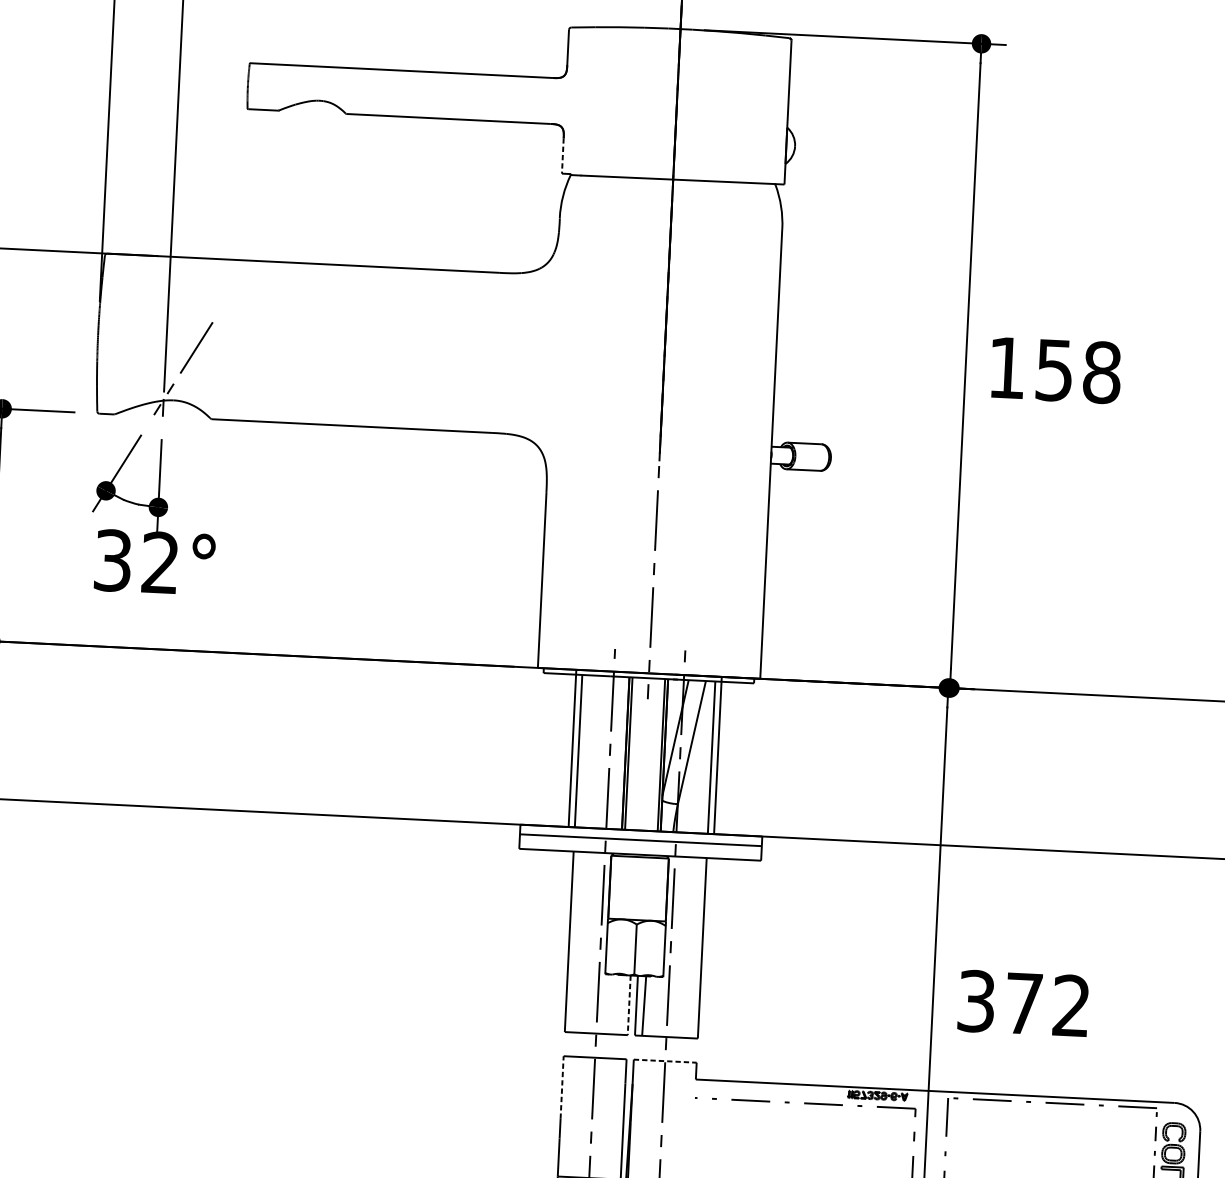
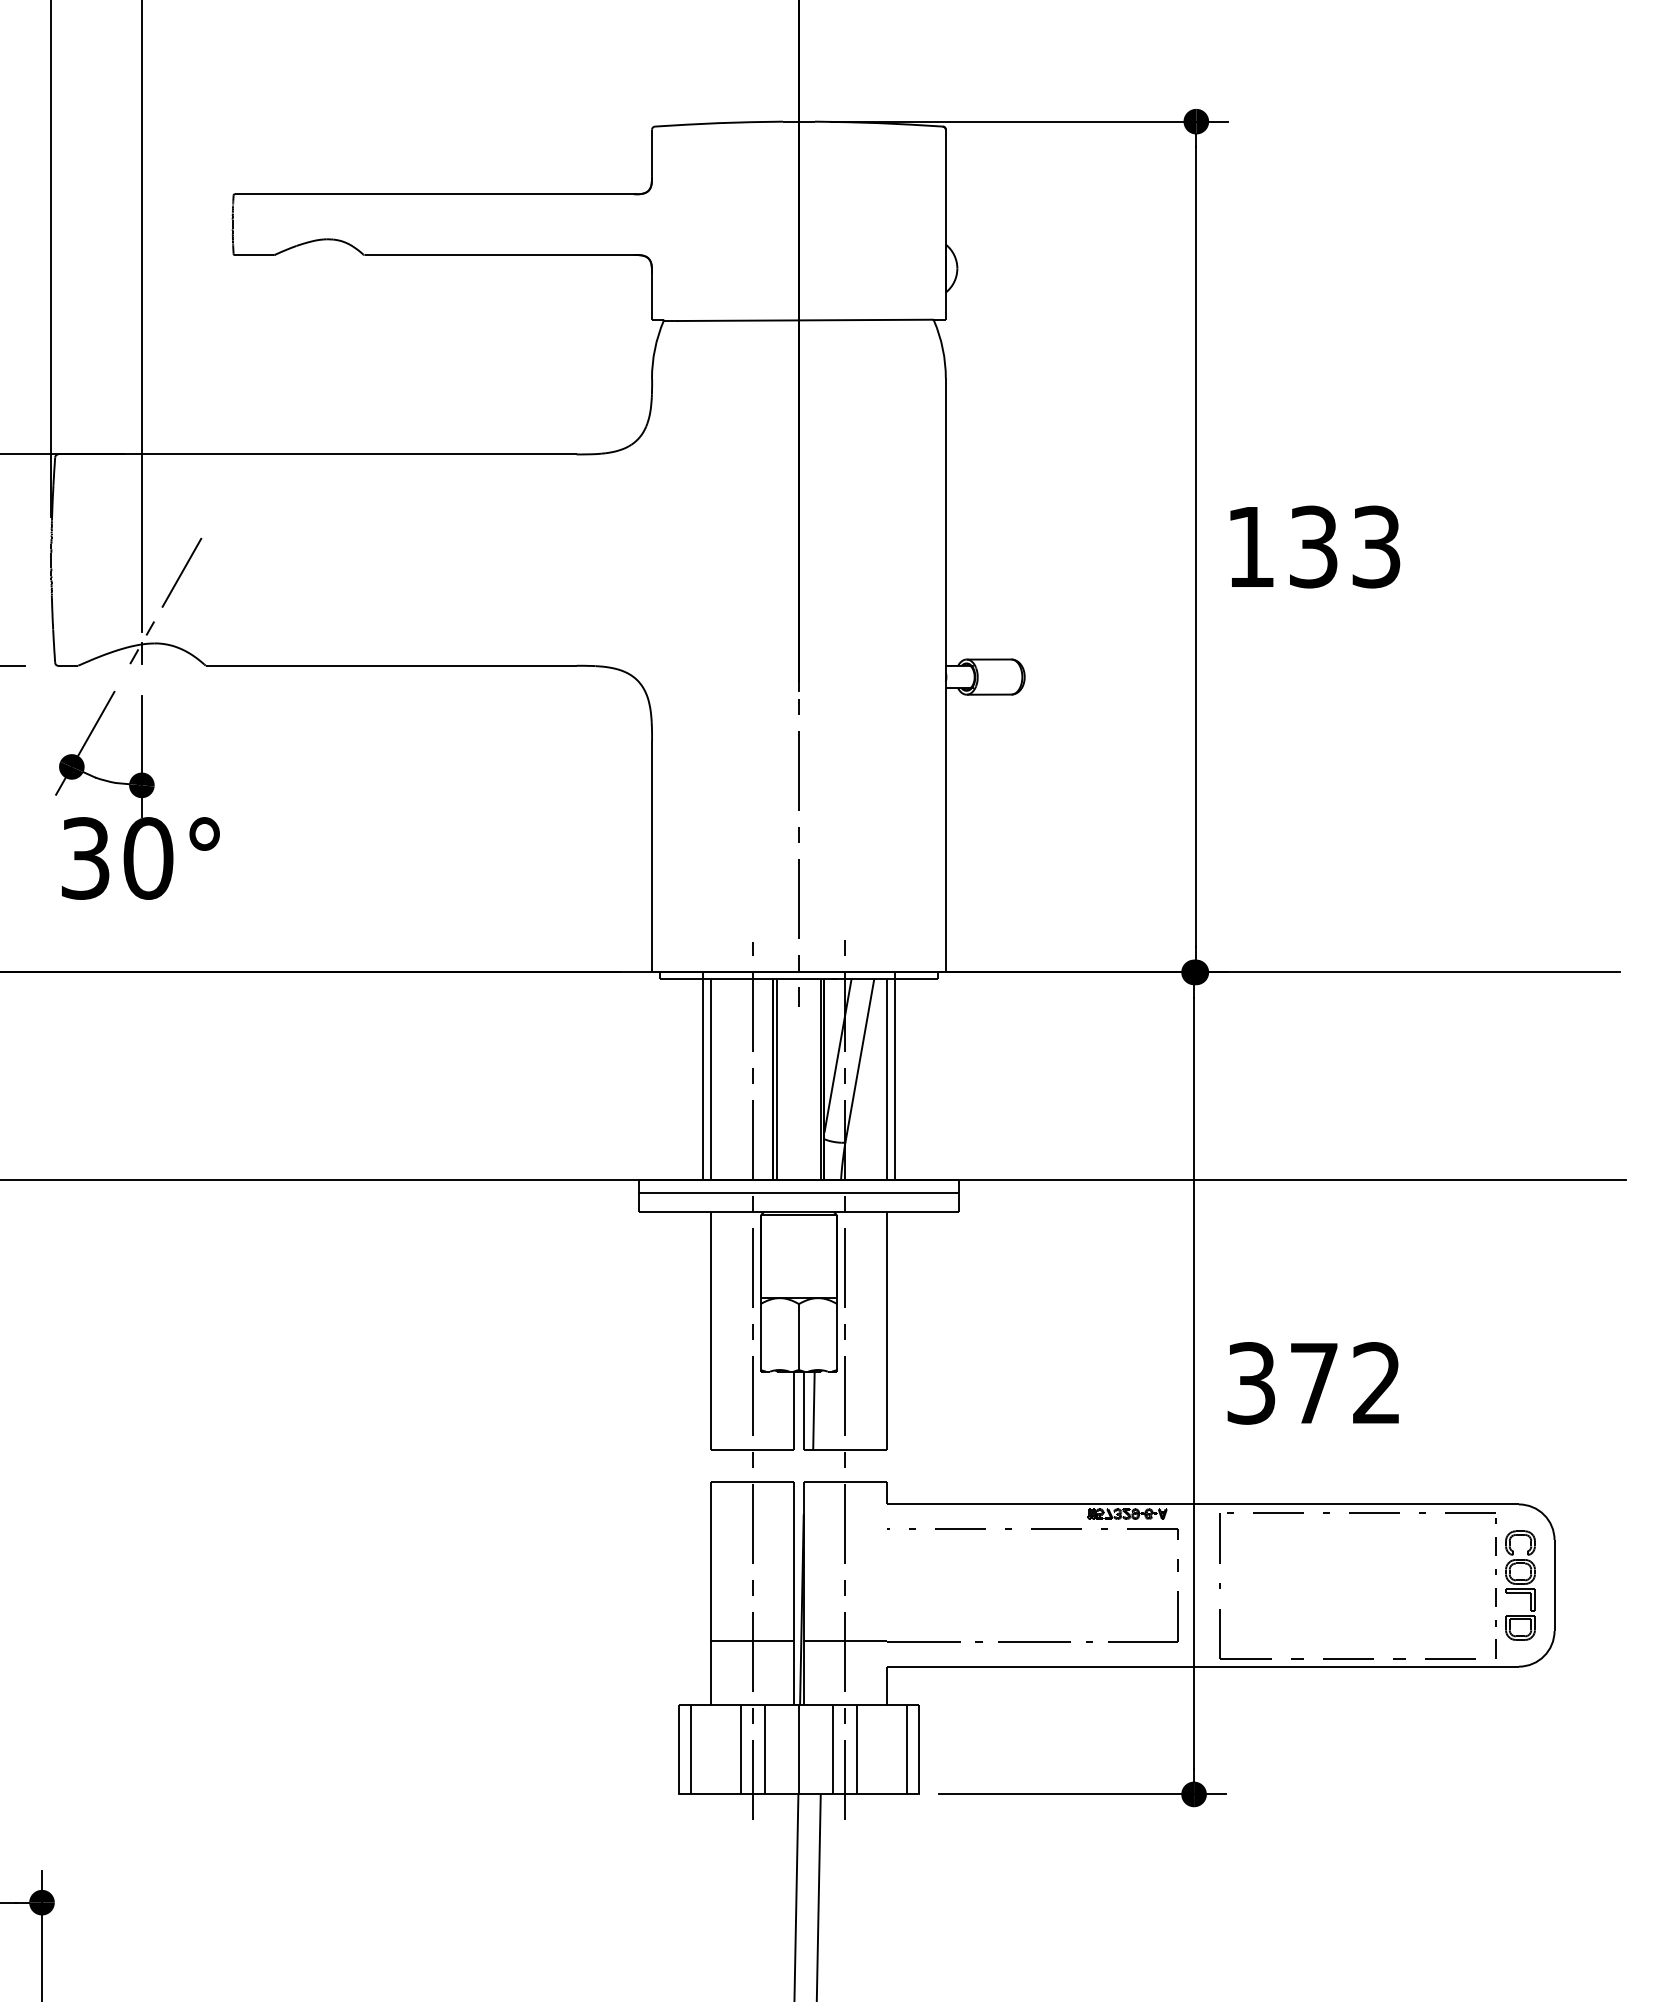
line: (563, 156) -> (652, 296), dashed -> solid
text: (1078, 371) -> (1345, 546), 158 -> 133
text: (160, 563) -> (148, 858), 32° -> 30°
line: (629, 1005) -> (794, 1411), dashed -> solid
line: (665, 1061) -> (845, 1482), dashed -> solid
line: (562, 1086) -> (711, 1522), dashed -> solid

